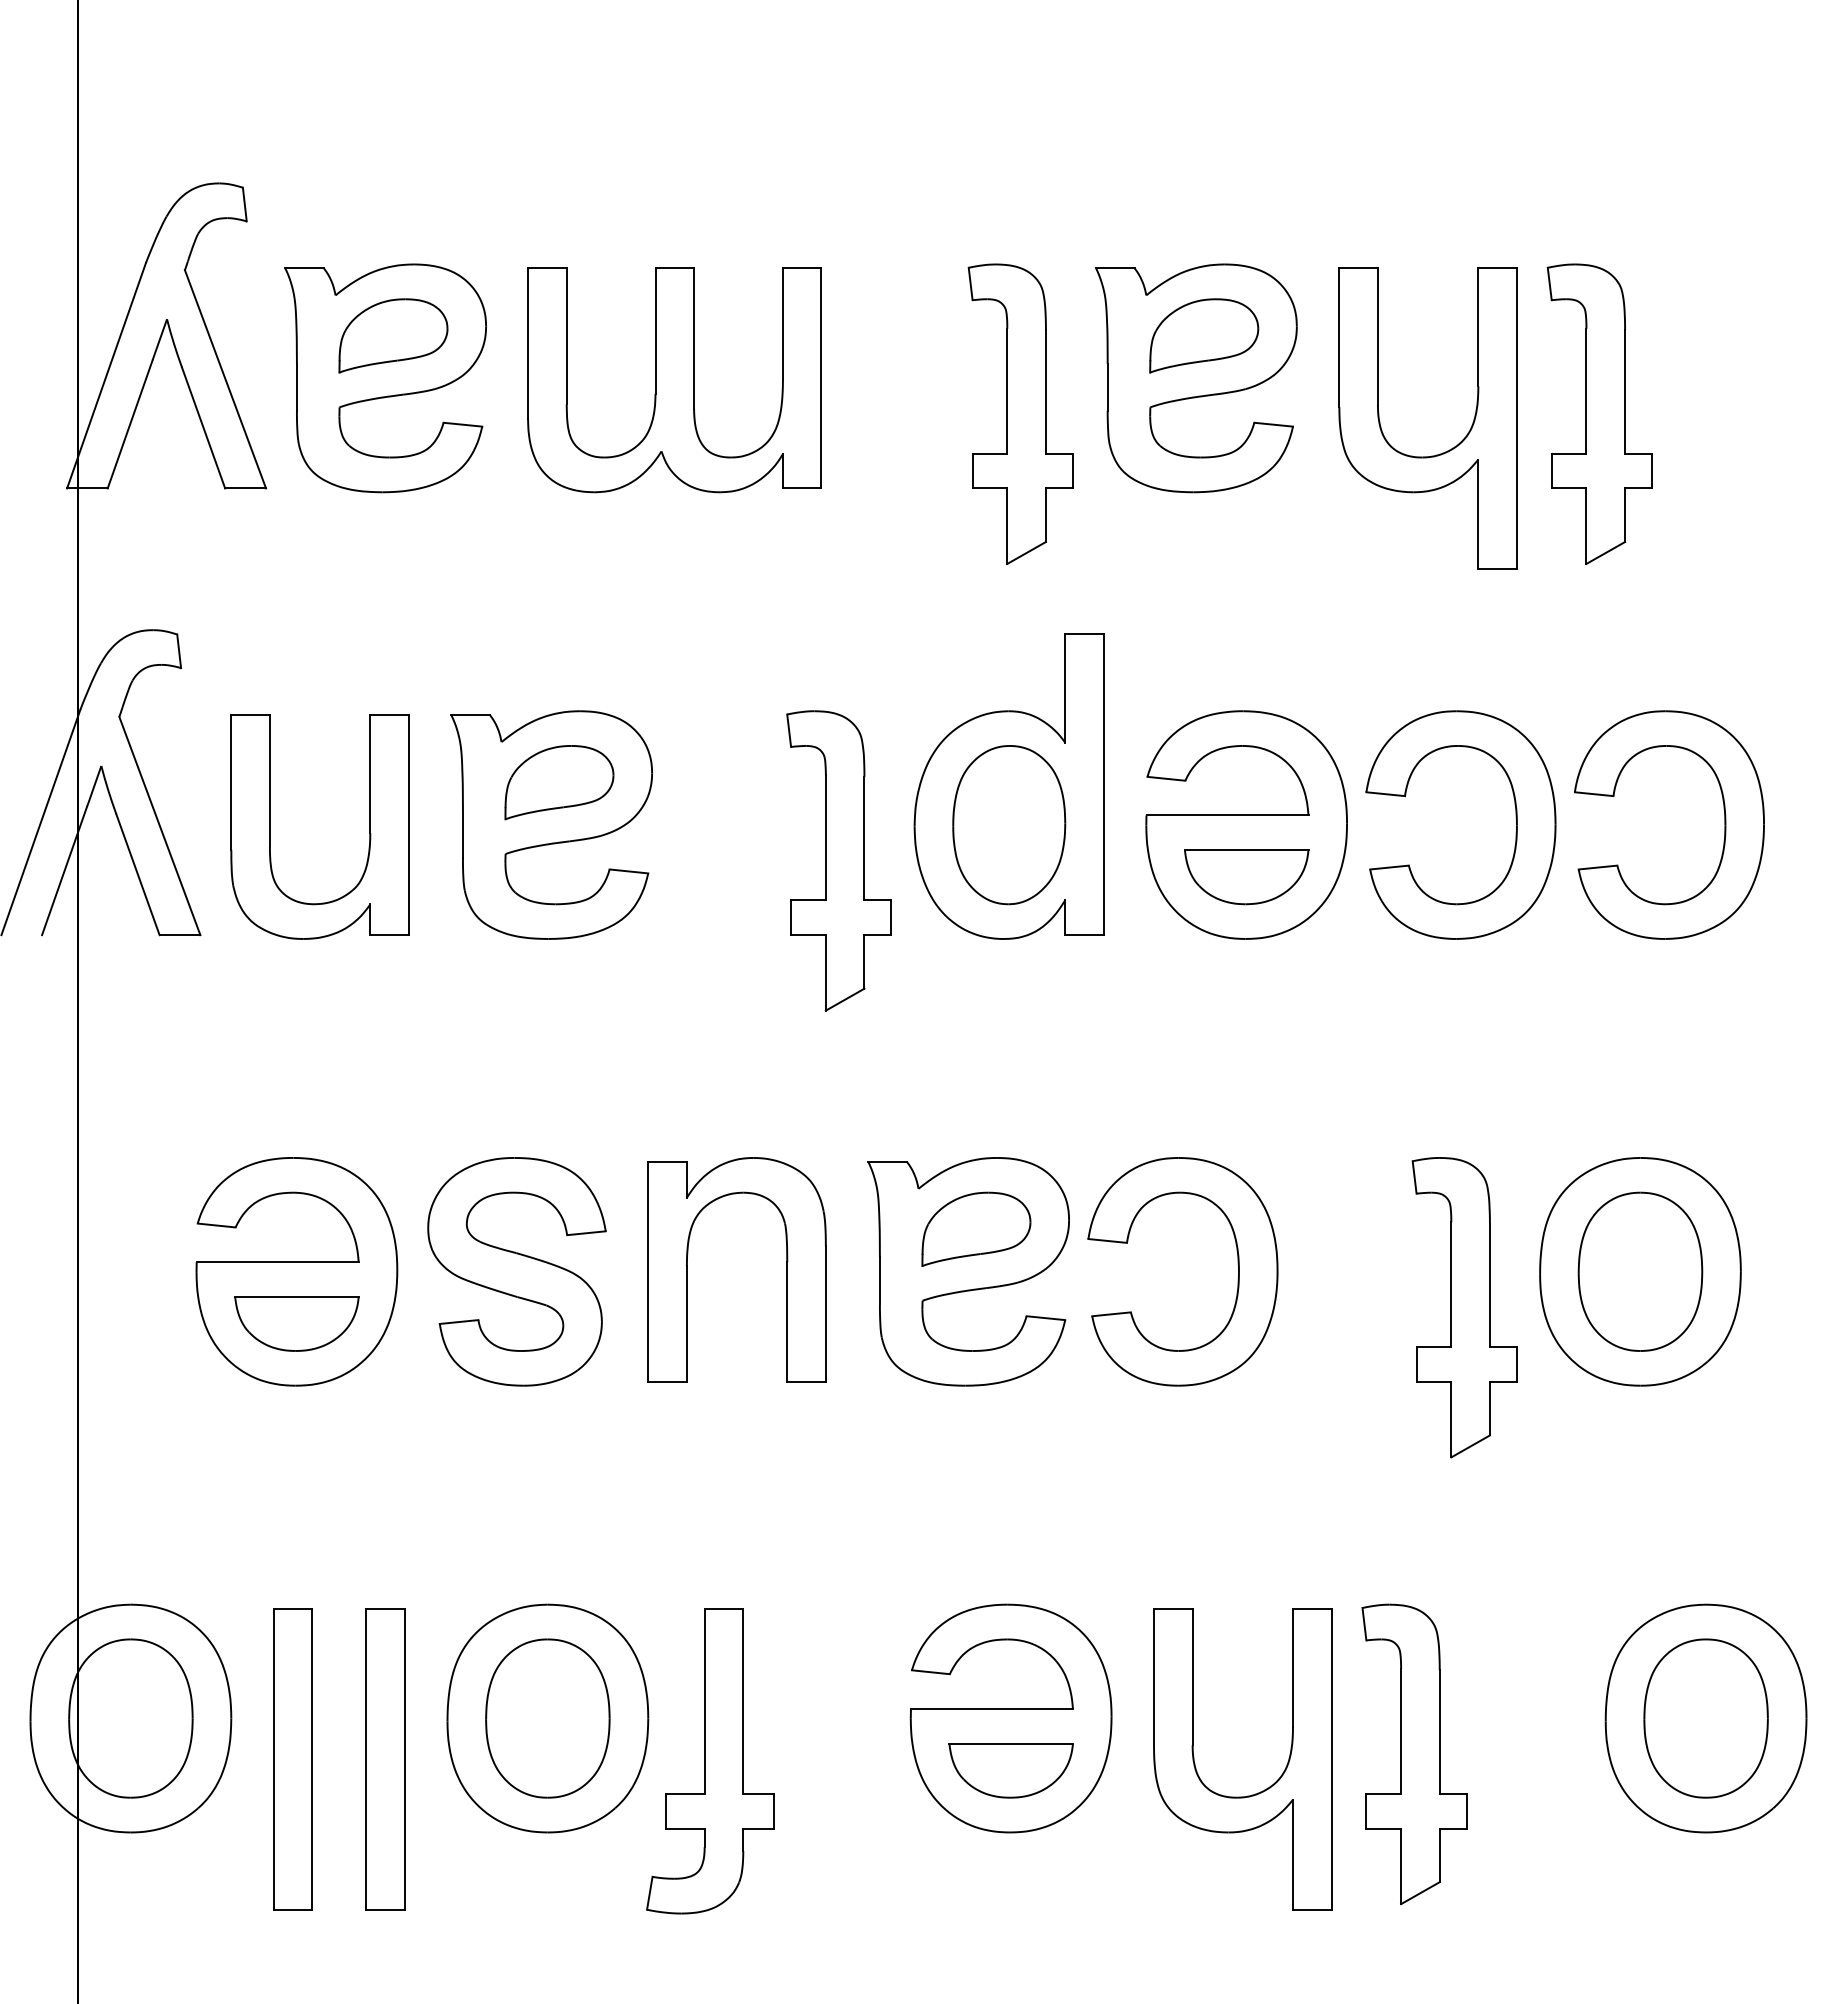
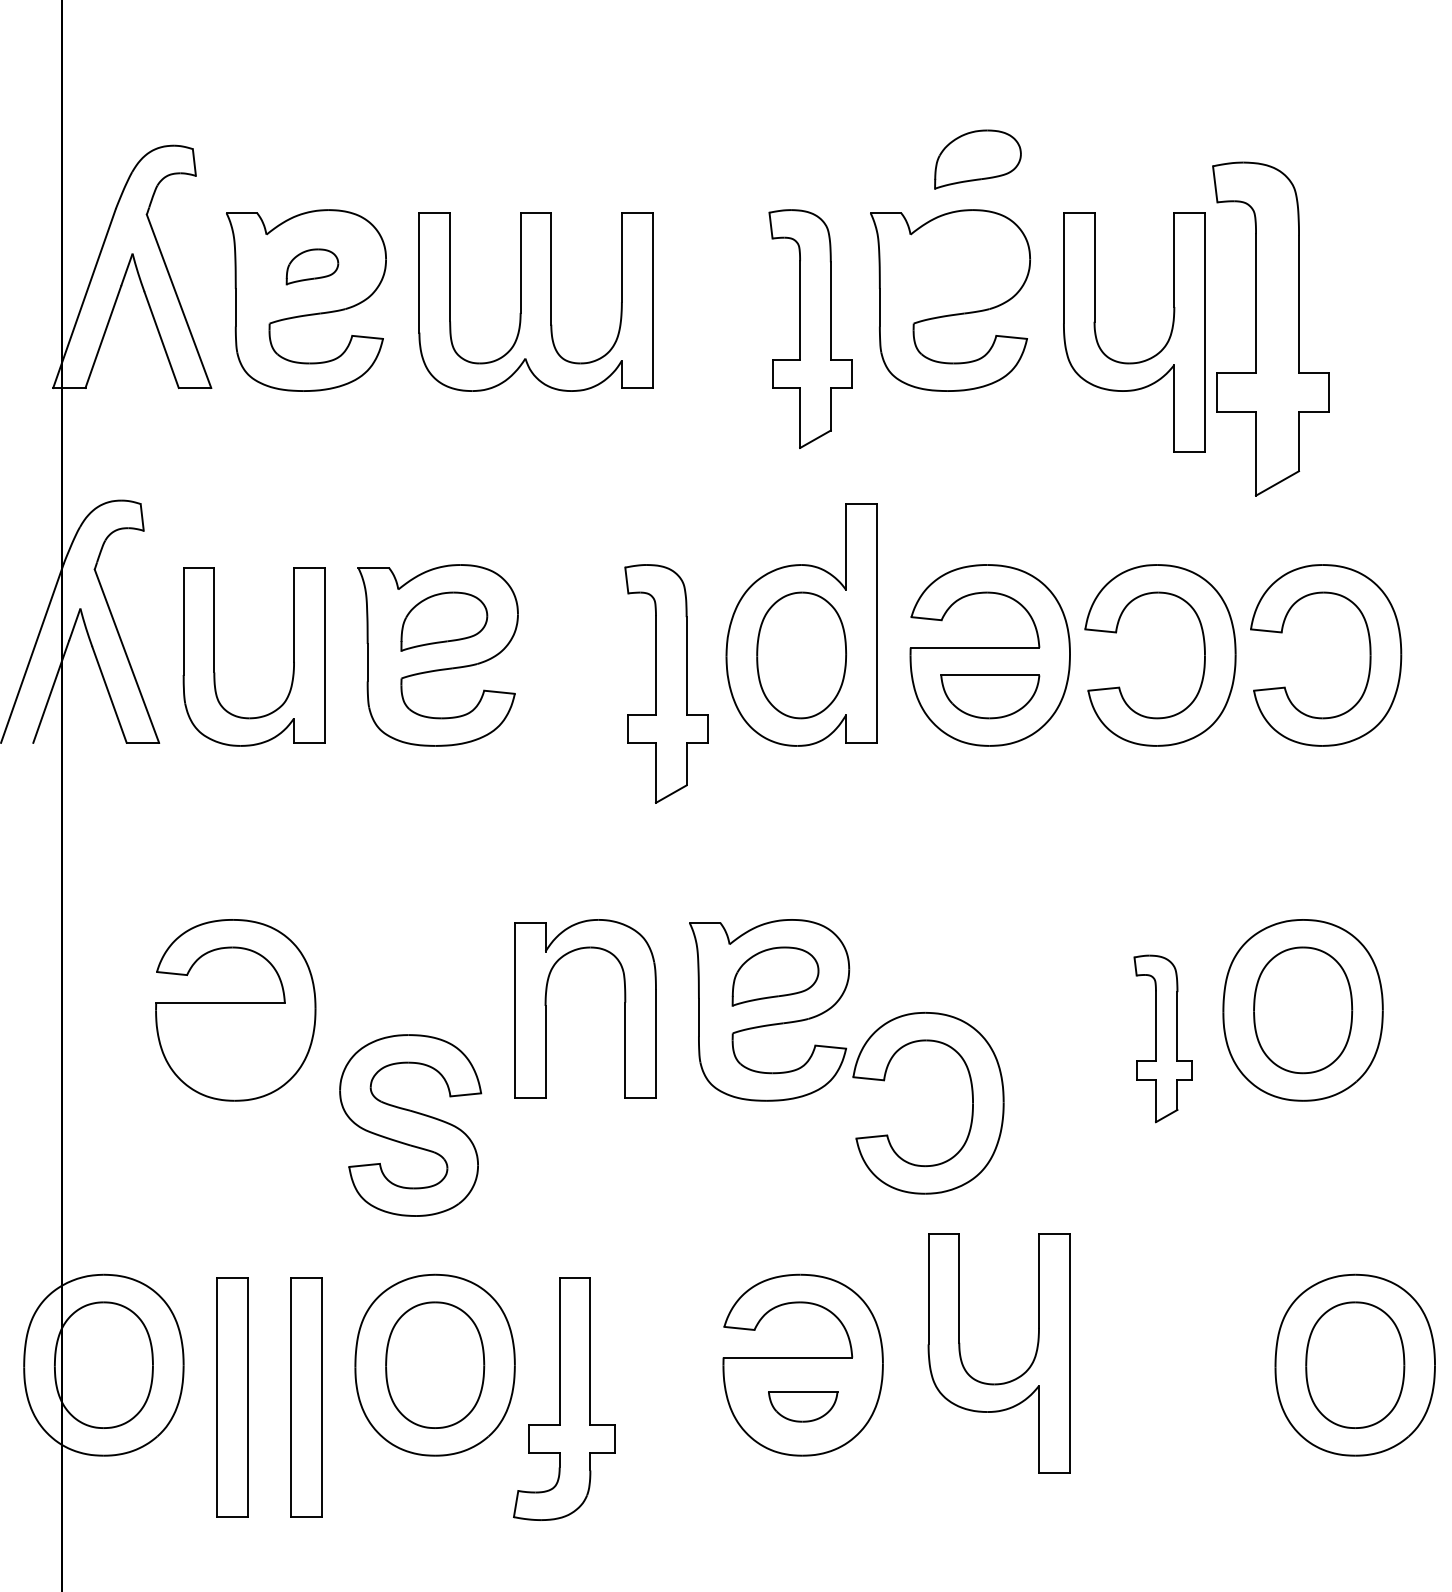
part: (393, 335) -> (312, 266), size x0.6
part: (1204, 335) -> (978, 159), moved
part: (1599, 413) -> (1270, 328), size x1.4
part: (1237, 1264) -> (971, 1097), moved
part: (516, 1271) -> (410, 1125), moved
part: (1464, 1307) -> (1163, 1038), size x0.7
part: (296, 1323) -> (235, 1051), removed
part: (1414, 1754) -> (1123, 1393), removed
part: (1010, 1770) -> (802, 1406), size x0.7
part: (1247, 1795) -> (1002, 1382), moved

